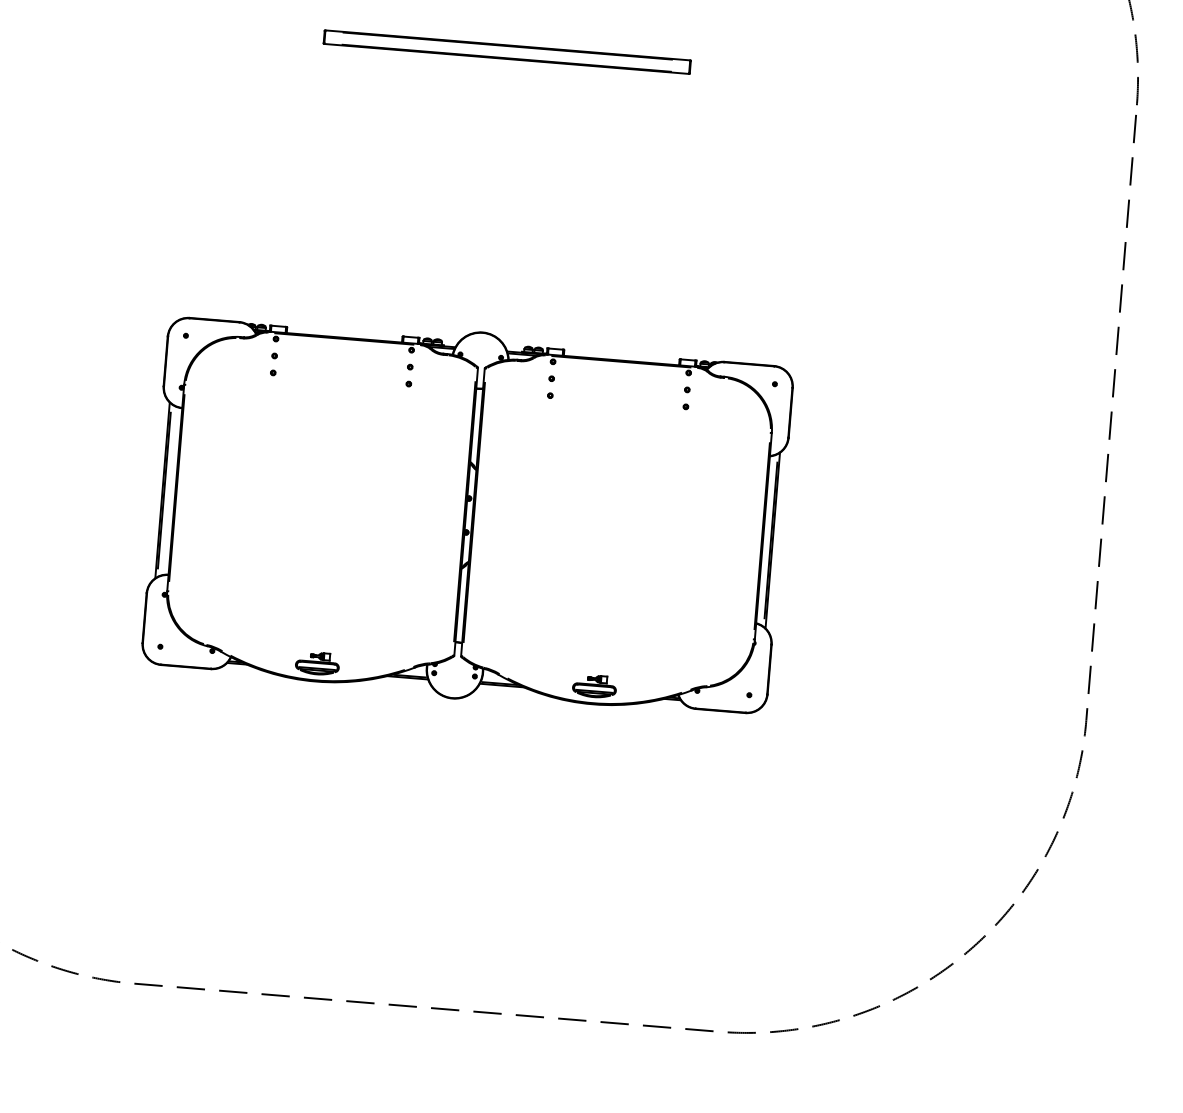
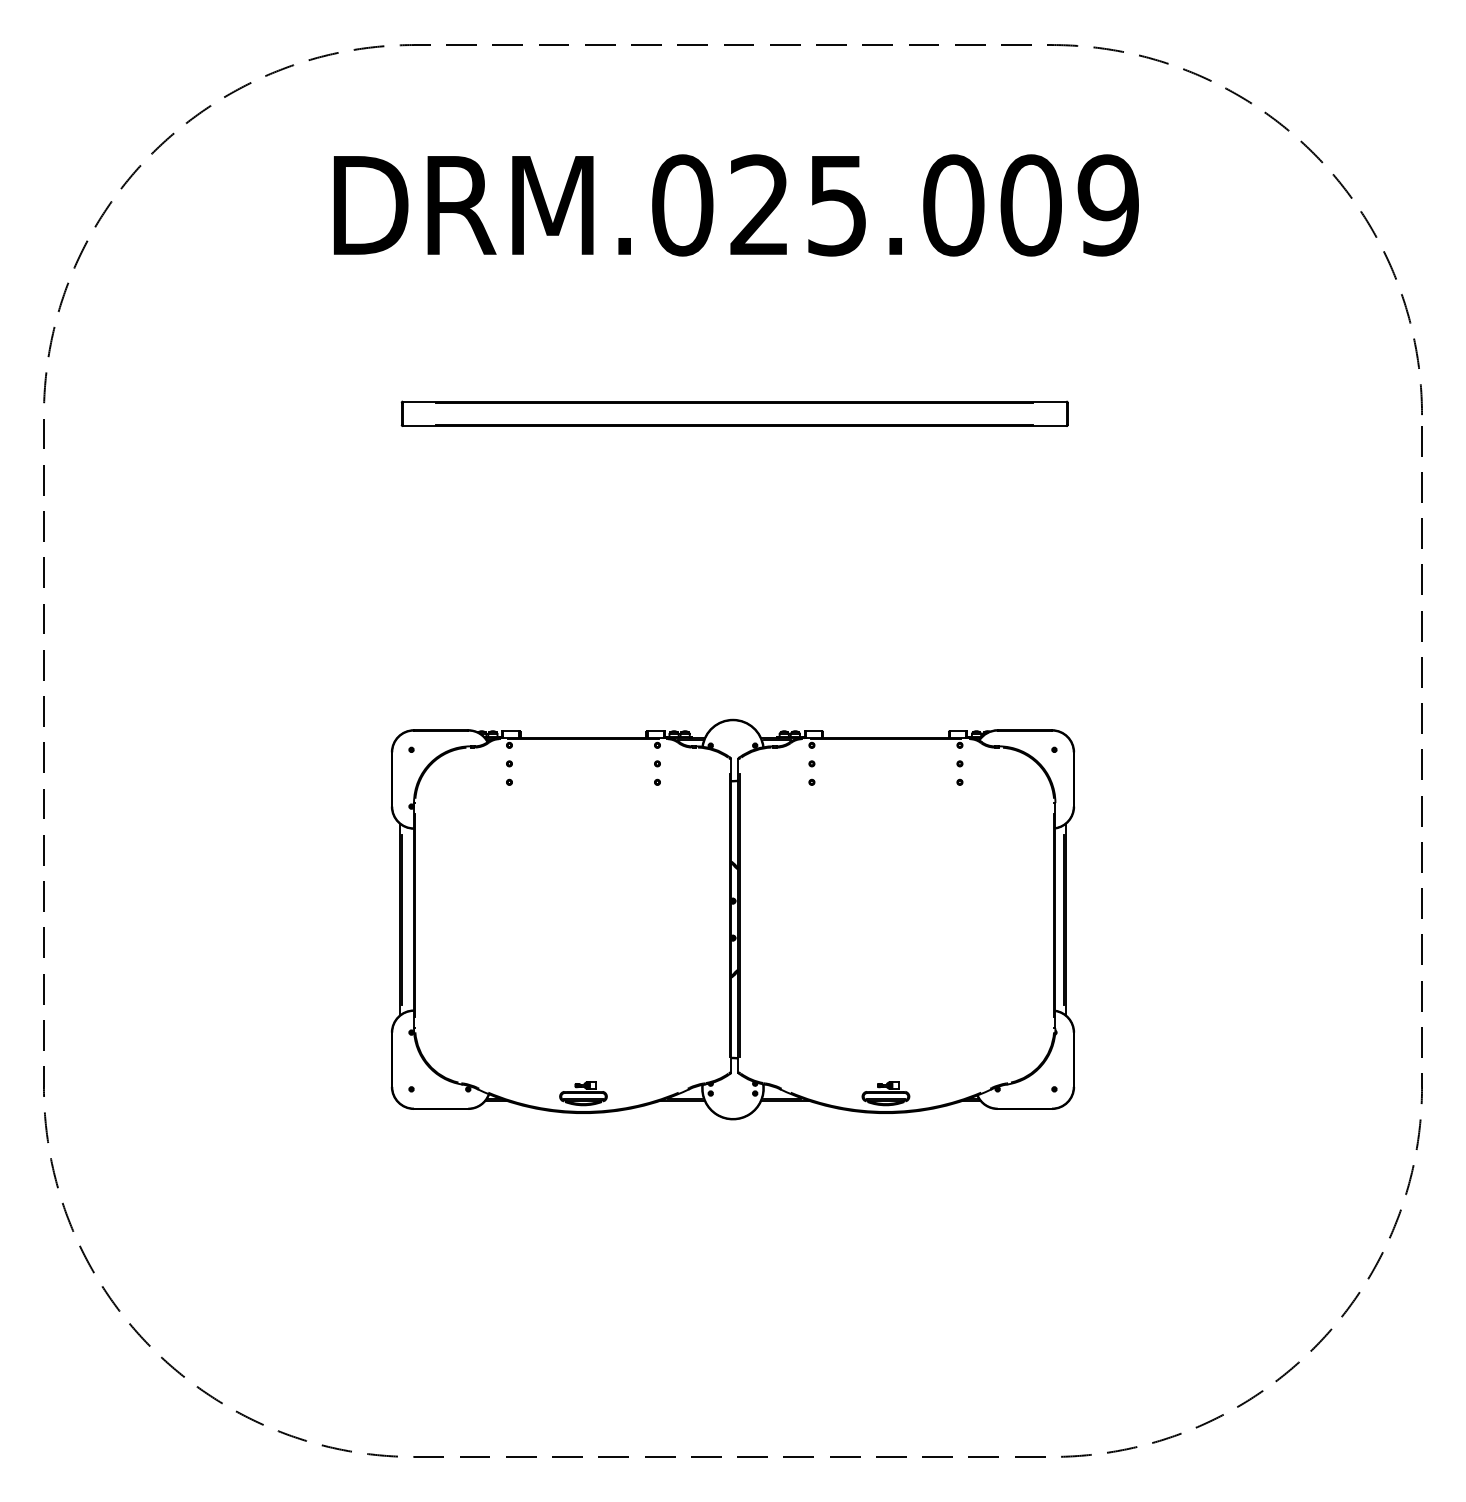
part: (507, 51) -> (734, 413), size x1.67

